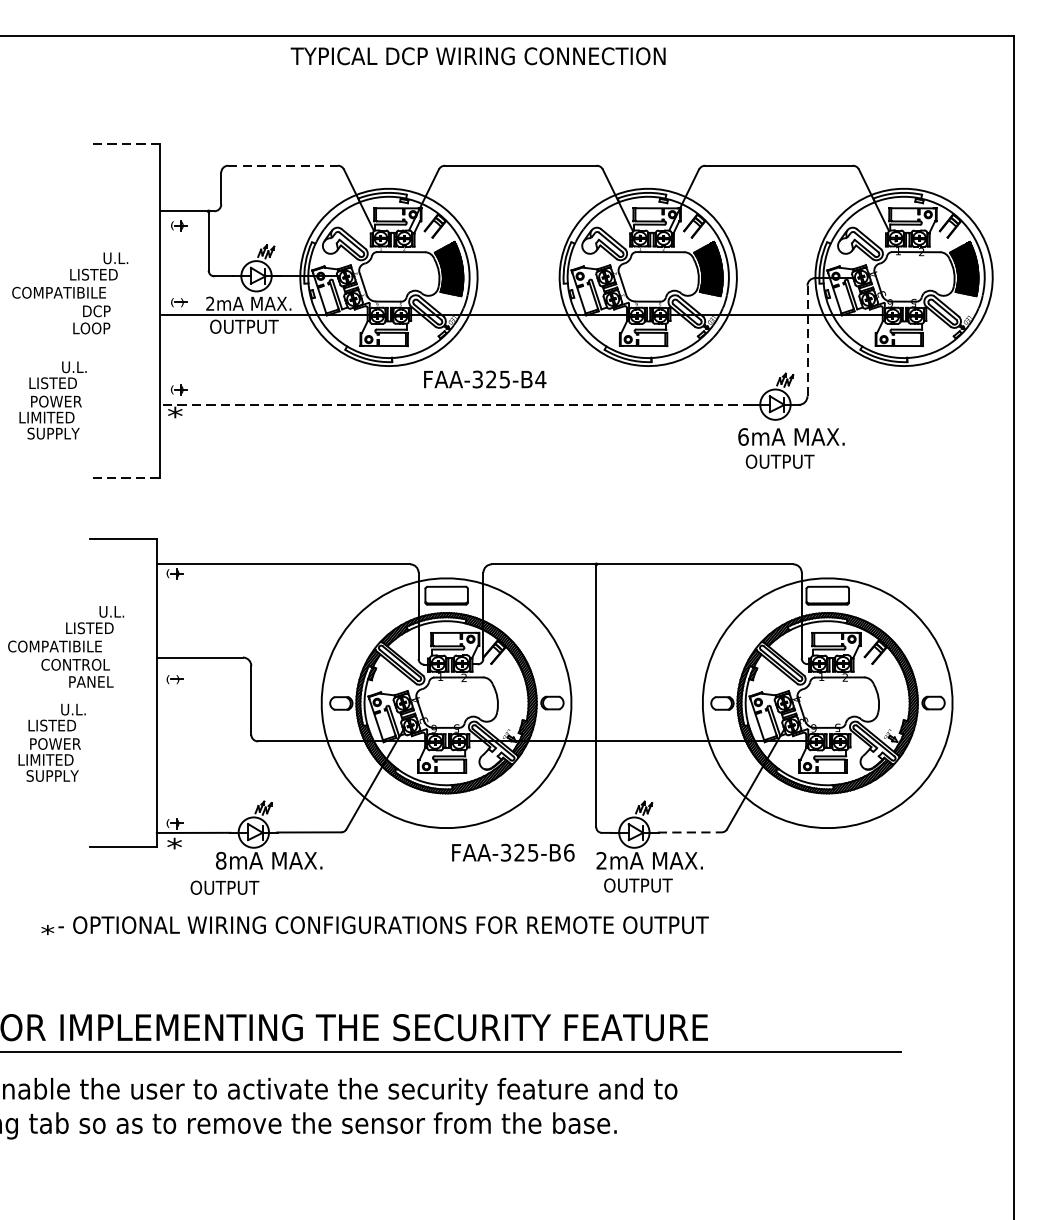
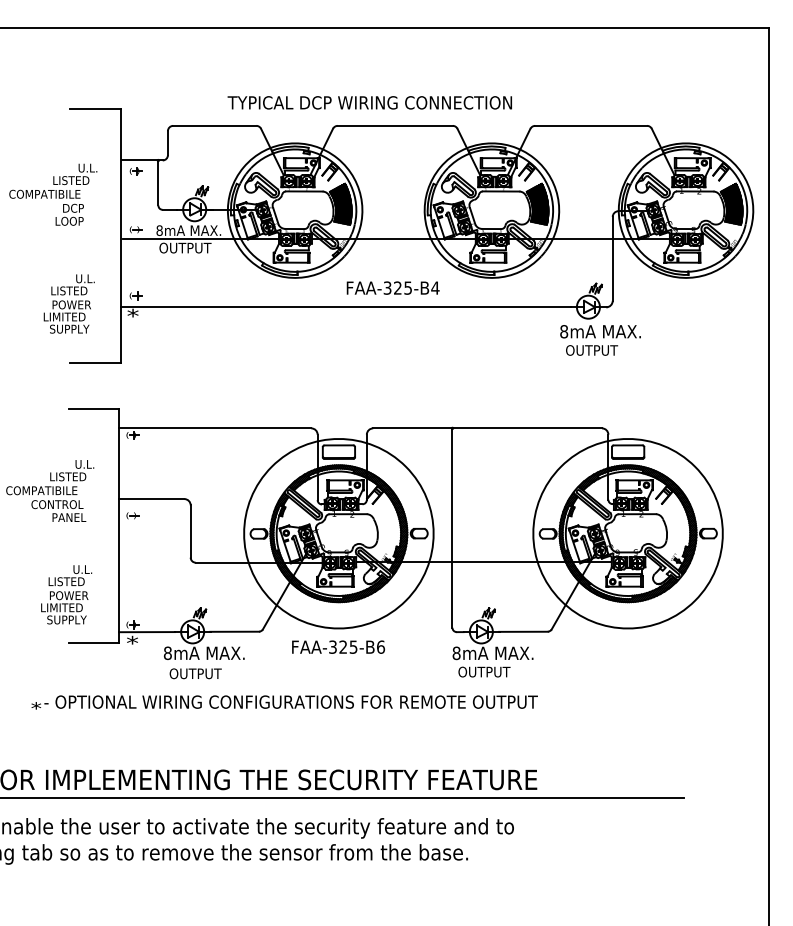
text: (477, 55) -> (369, 102), moved
line: (127, 144) -> (96, 109), dashed -> solid
line: (282, 165) -> (214, 125), dashed -> solid
text: (70, 293) -> (53, 194), moved
text: (210, 303) -> (159, 230), 2mA -> 8mA
line: (807, 340) -> (612, 258), dashed -> solid
text: (484, 378) -> (392, 287), moved
text: (52, 399) -> (68, 303), moved
line: (455, 405) -> (345, 307), dashed -> solid
text: (743, 436) -> (564, 331), 6mA -> 8mA
line: (125, 477) -> (95, 362), dashed -> solid
text: (52, 742) -> (66, 594), moved
line: (691, 832) -> (524, 631), dashed -> solid
text: (513, 851) -> (338, 646), moved
text: (601, 861) -> (456, 653), 2mA -> 8mA
text: (224, 887) -> (195, 673), moved

